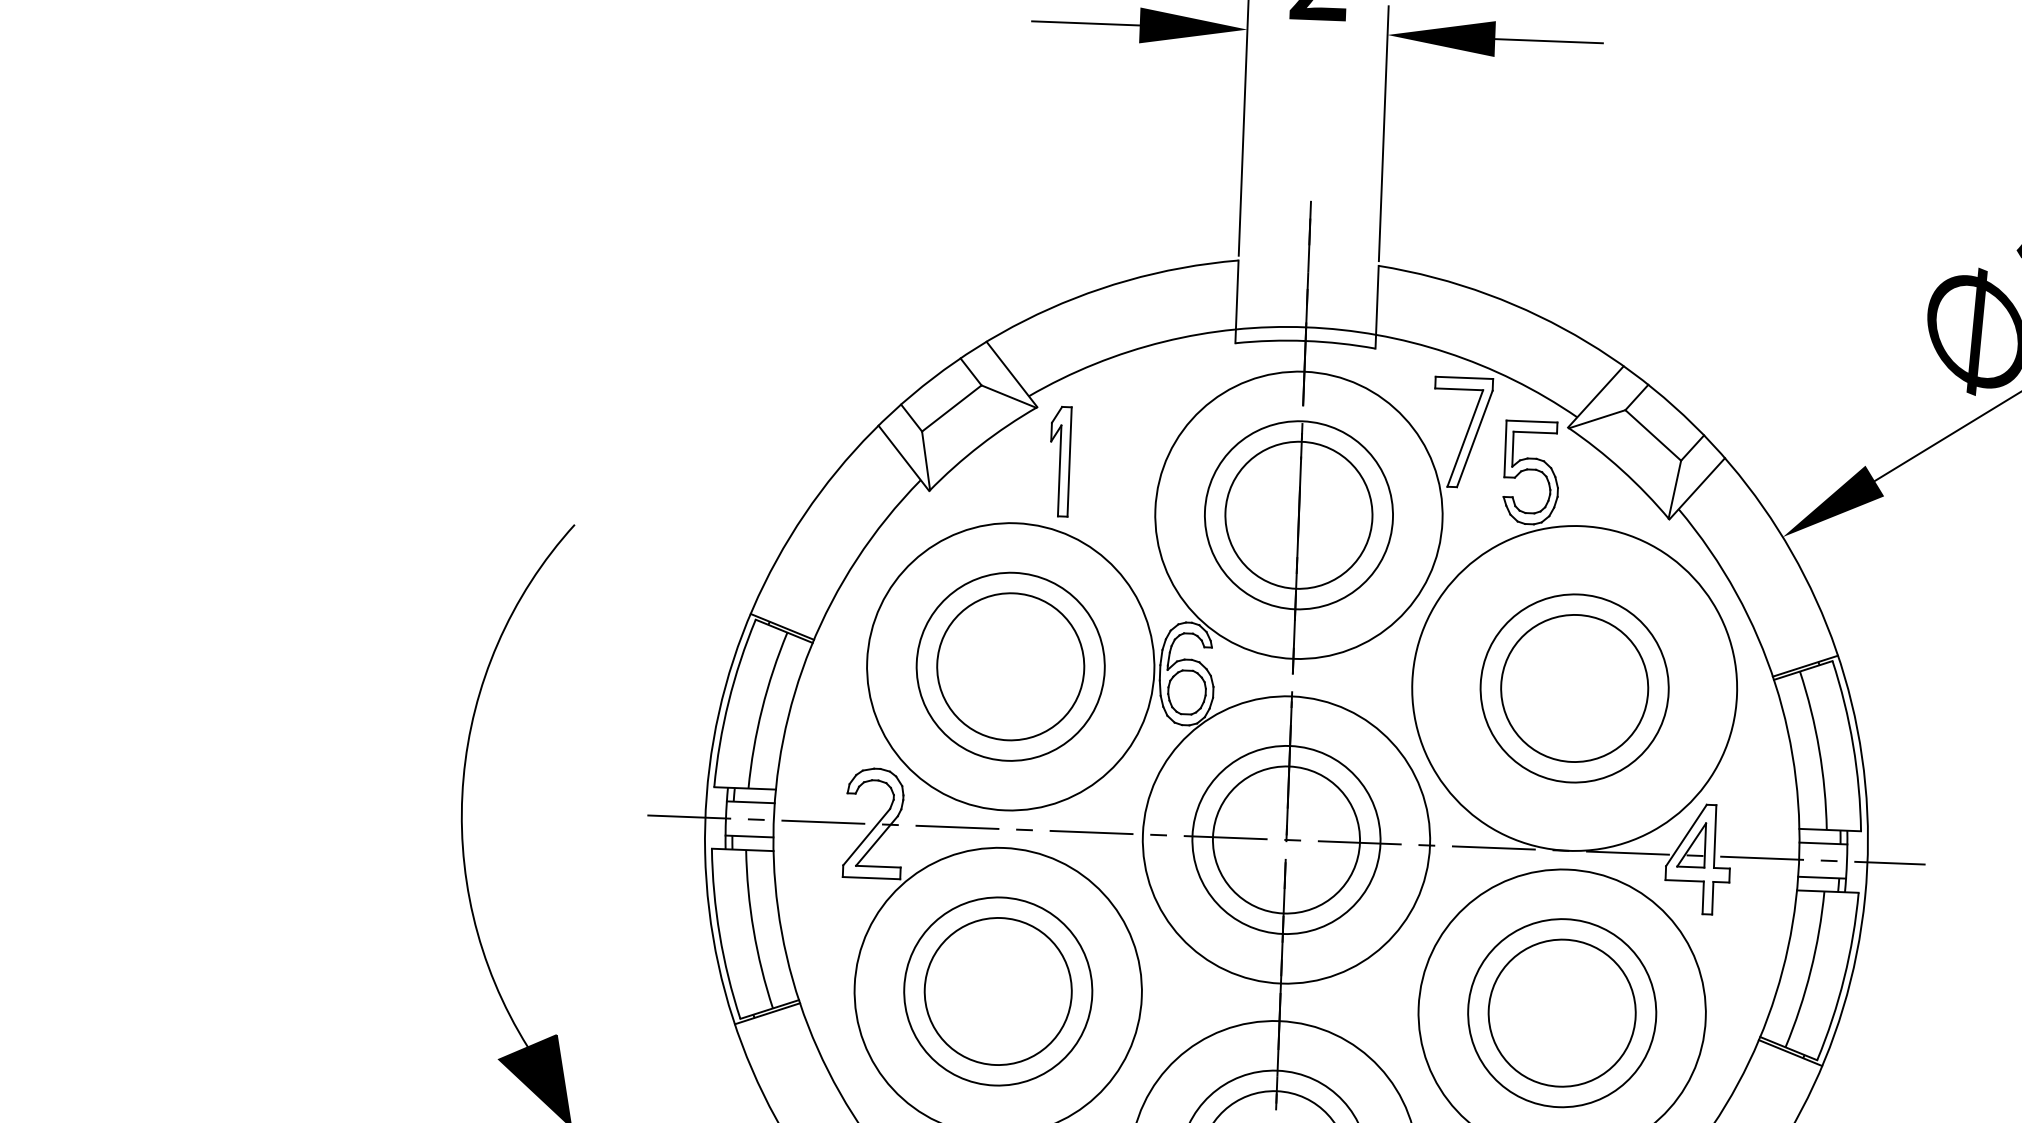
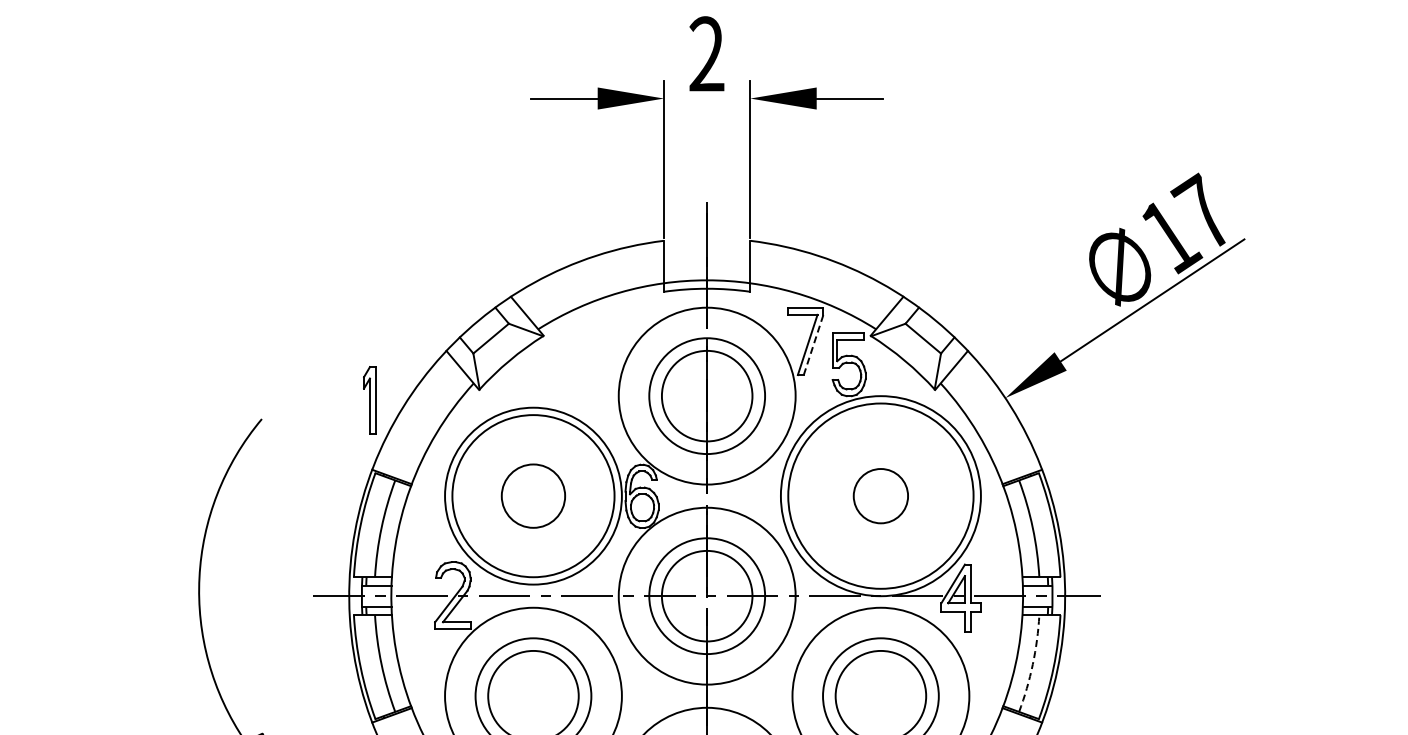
line: (1474, 438) -> (813, 344), solid -> dashed
part: (1059, 461) -> (369, 400), moved
circle: (1010, 665) -> (533, 495), size x0.7
circle: (1010, 667) -> (533, 496), size x1.4
circle: (1574, 687) -> (880, 495), size x0.6
circle: (1573, 688) -> (880, 496), size x1.6
arc: (1810, 971) -> (1032, 664), solid -> dashed

